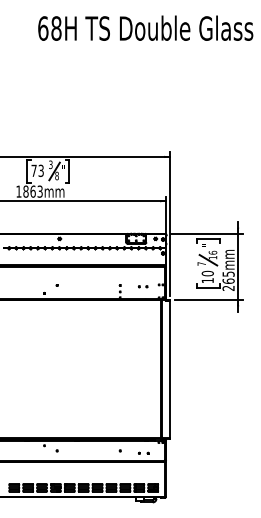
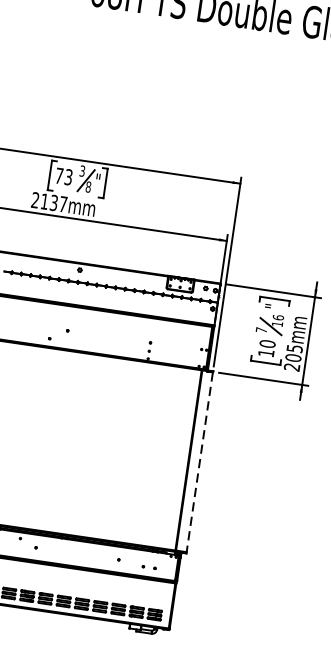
text: (29, 191) -> (49, 202), 1863mm -> 2137mm
text: (228, 280) -> (293, 357), 265mm -> 205mm
part: (142, 286) -> (179, 348), removed
line: (170, 369) -> (200, 462), solid -> dashed

